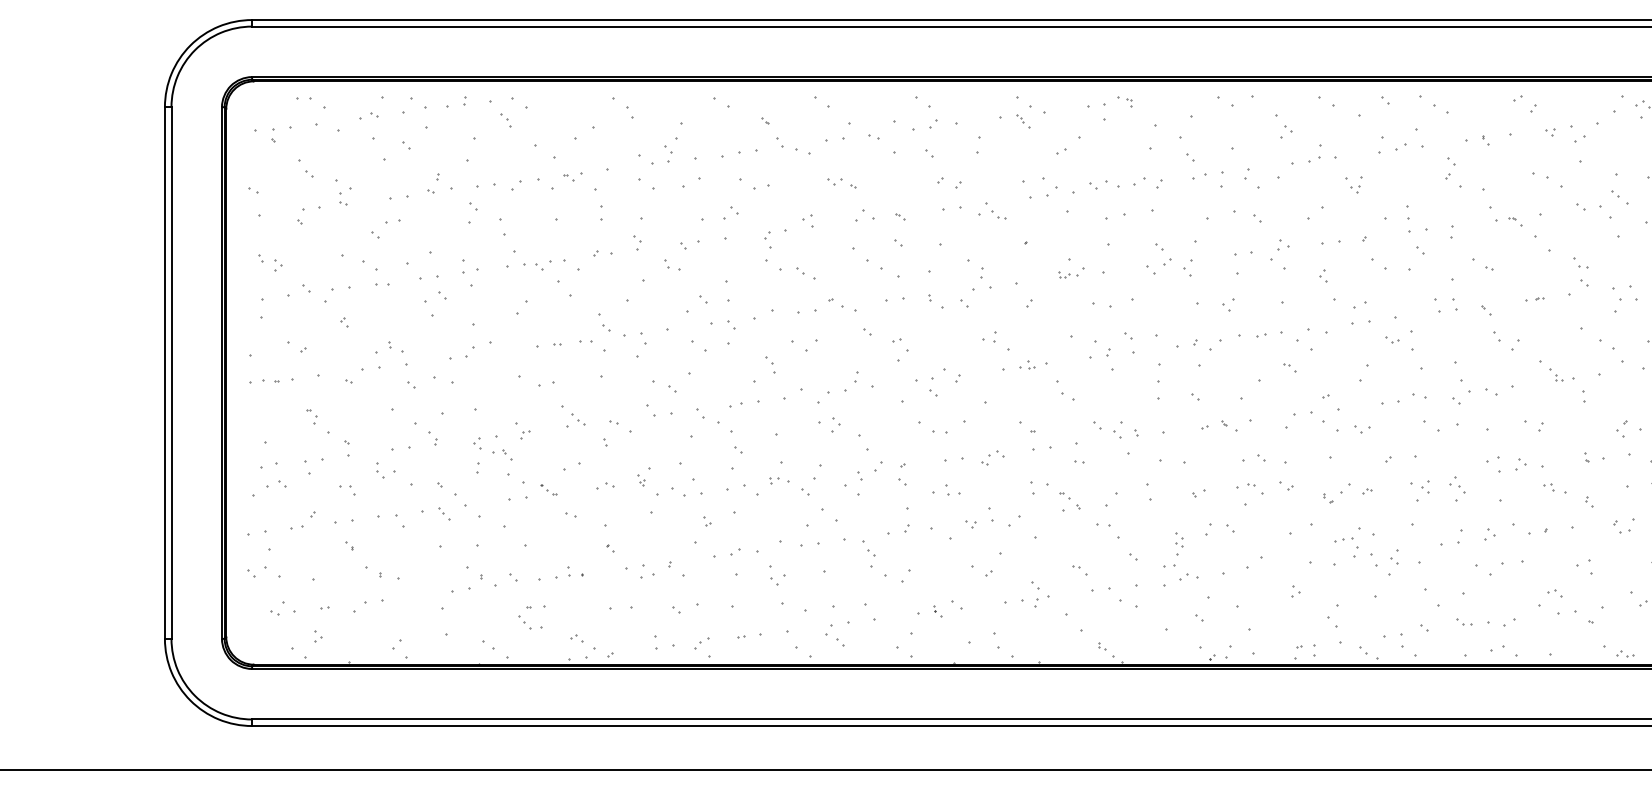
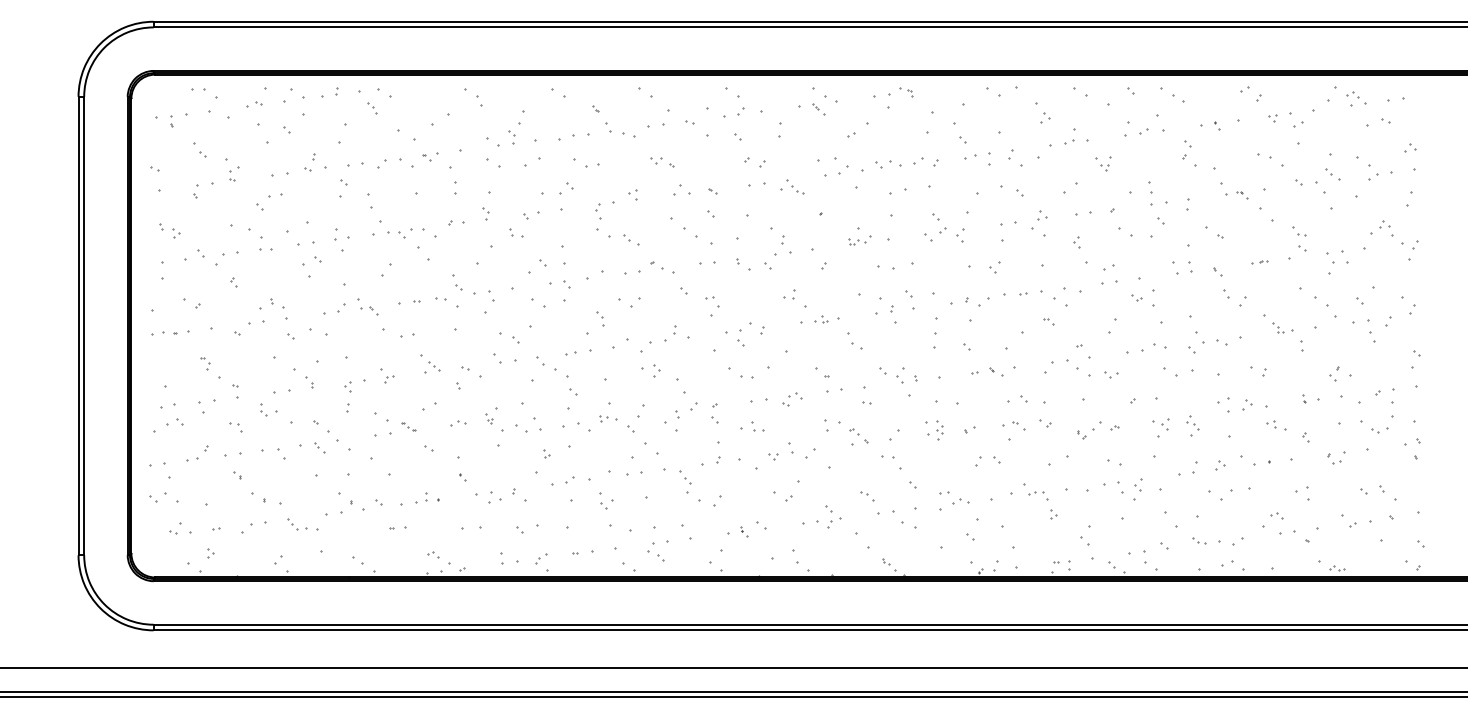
part: (502, 454) -> (369, 310), moved
part: (1346, 542) -> (1038, 495), moved
part: (1178, 544) -> (939, 430), moved
part: (530, 622) -> (297, 524), moved

